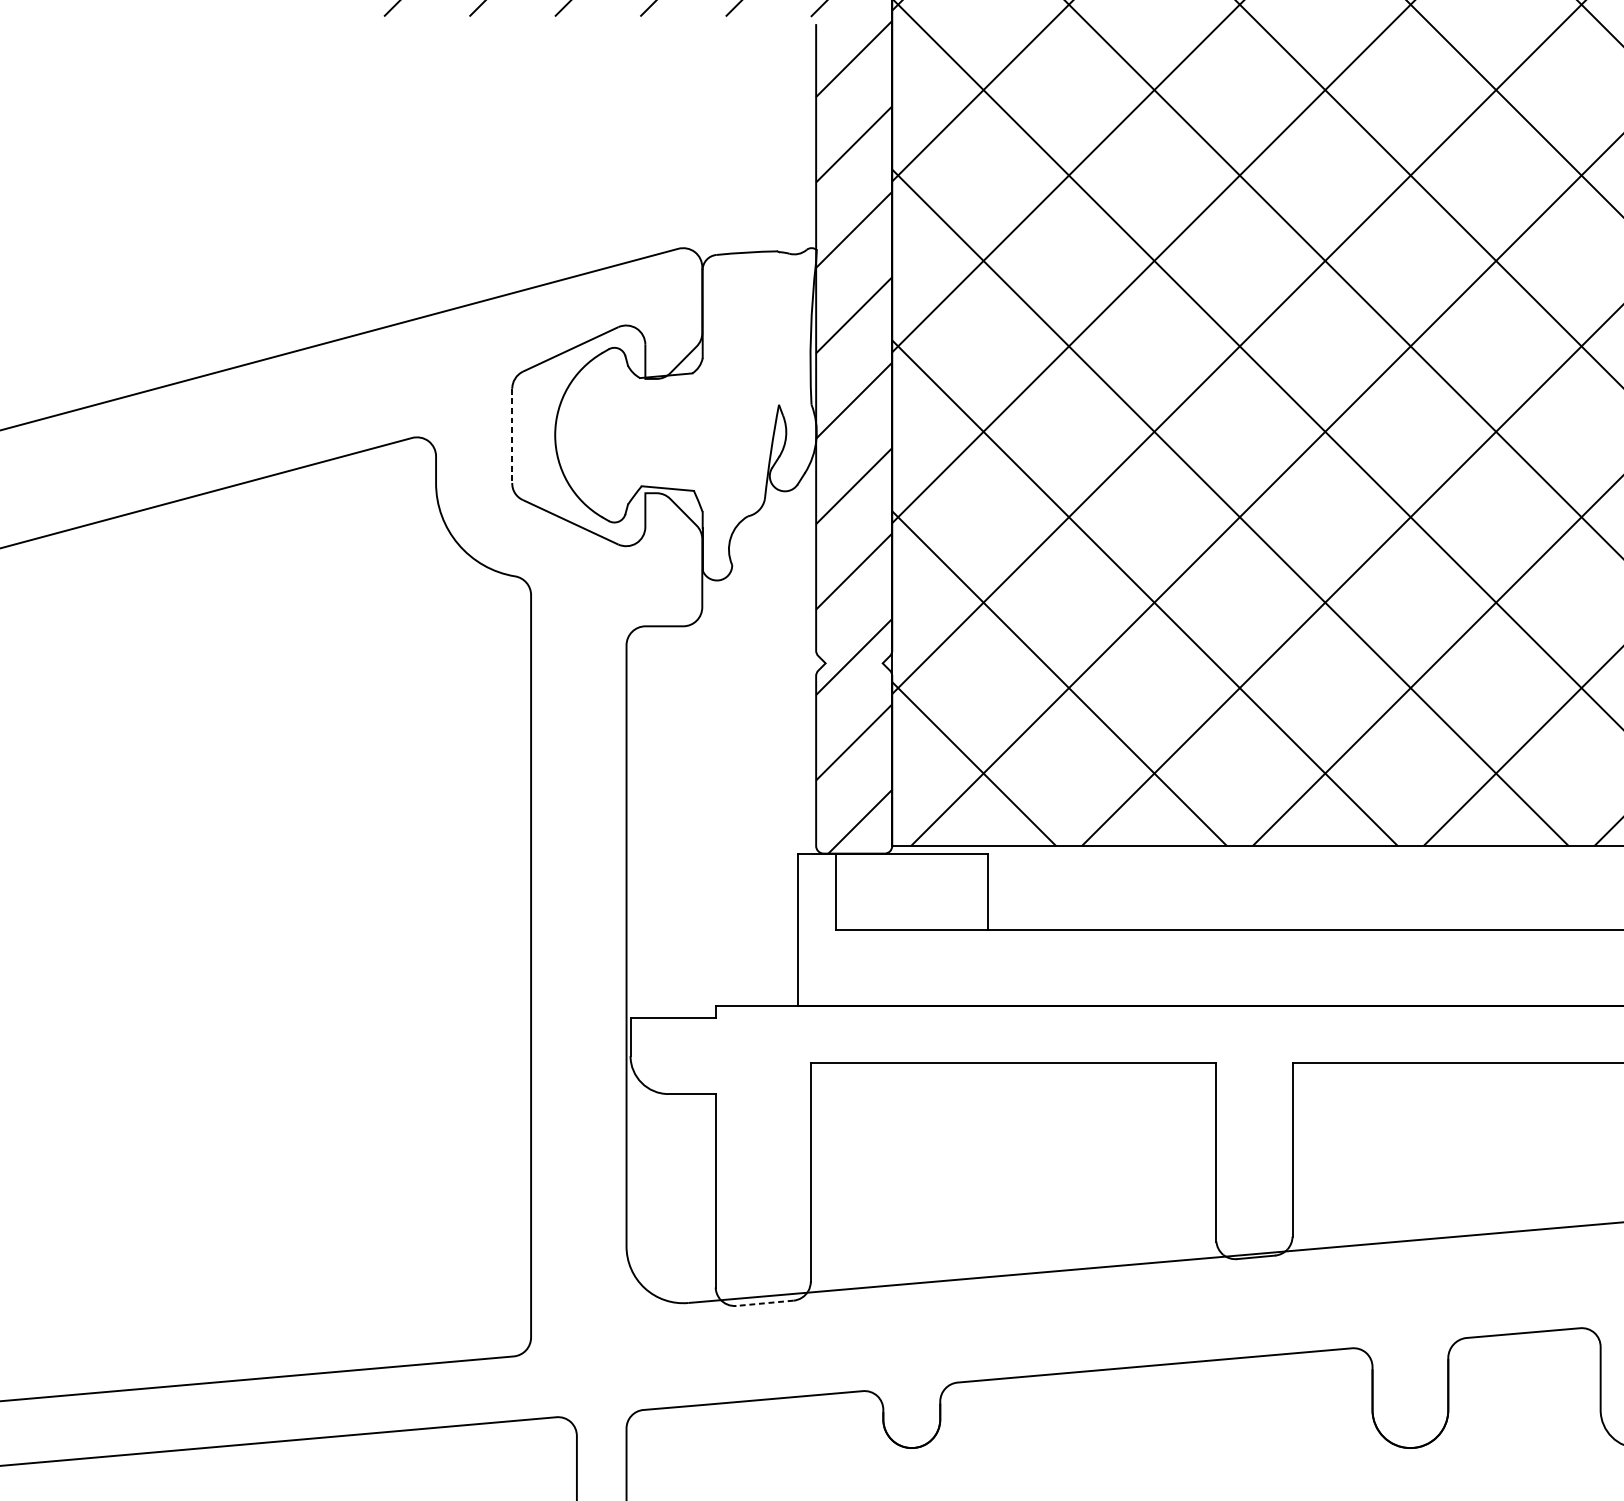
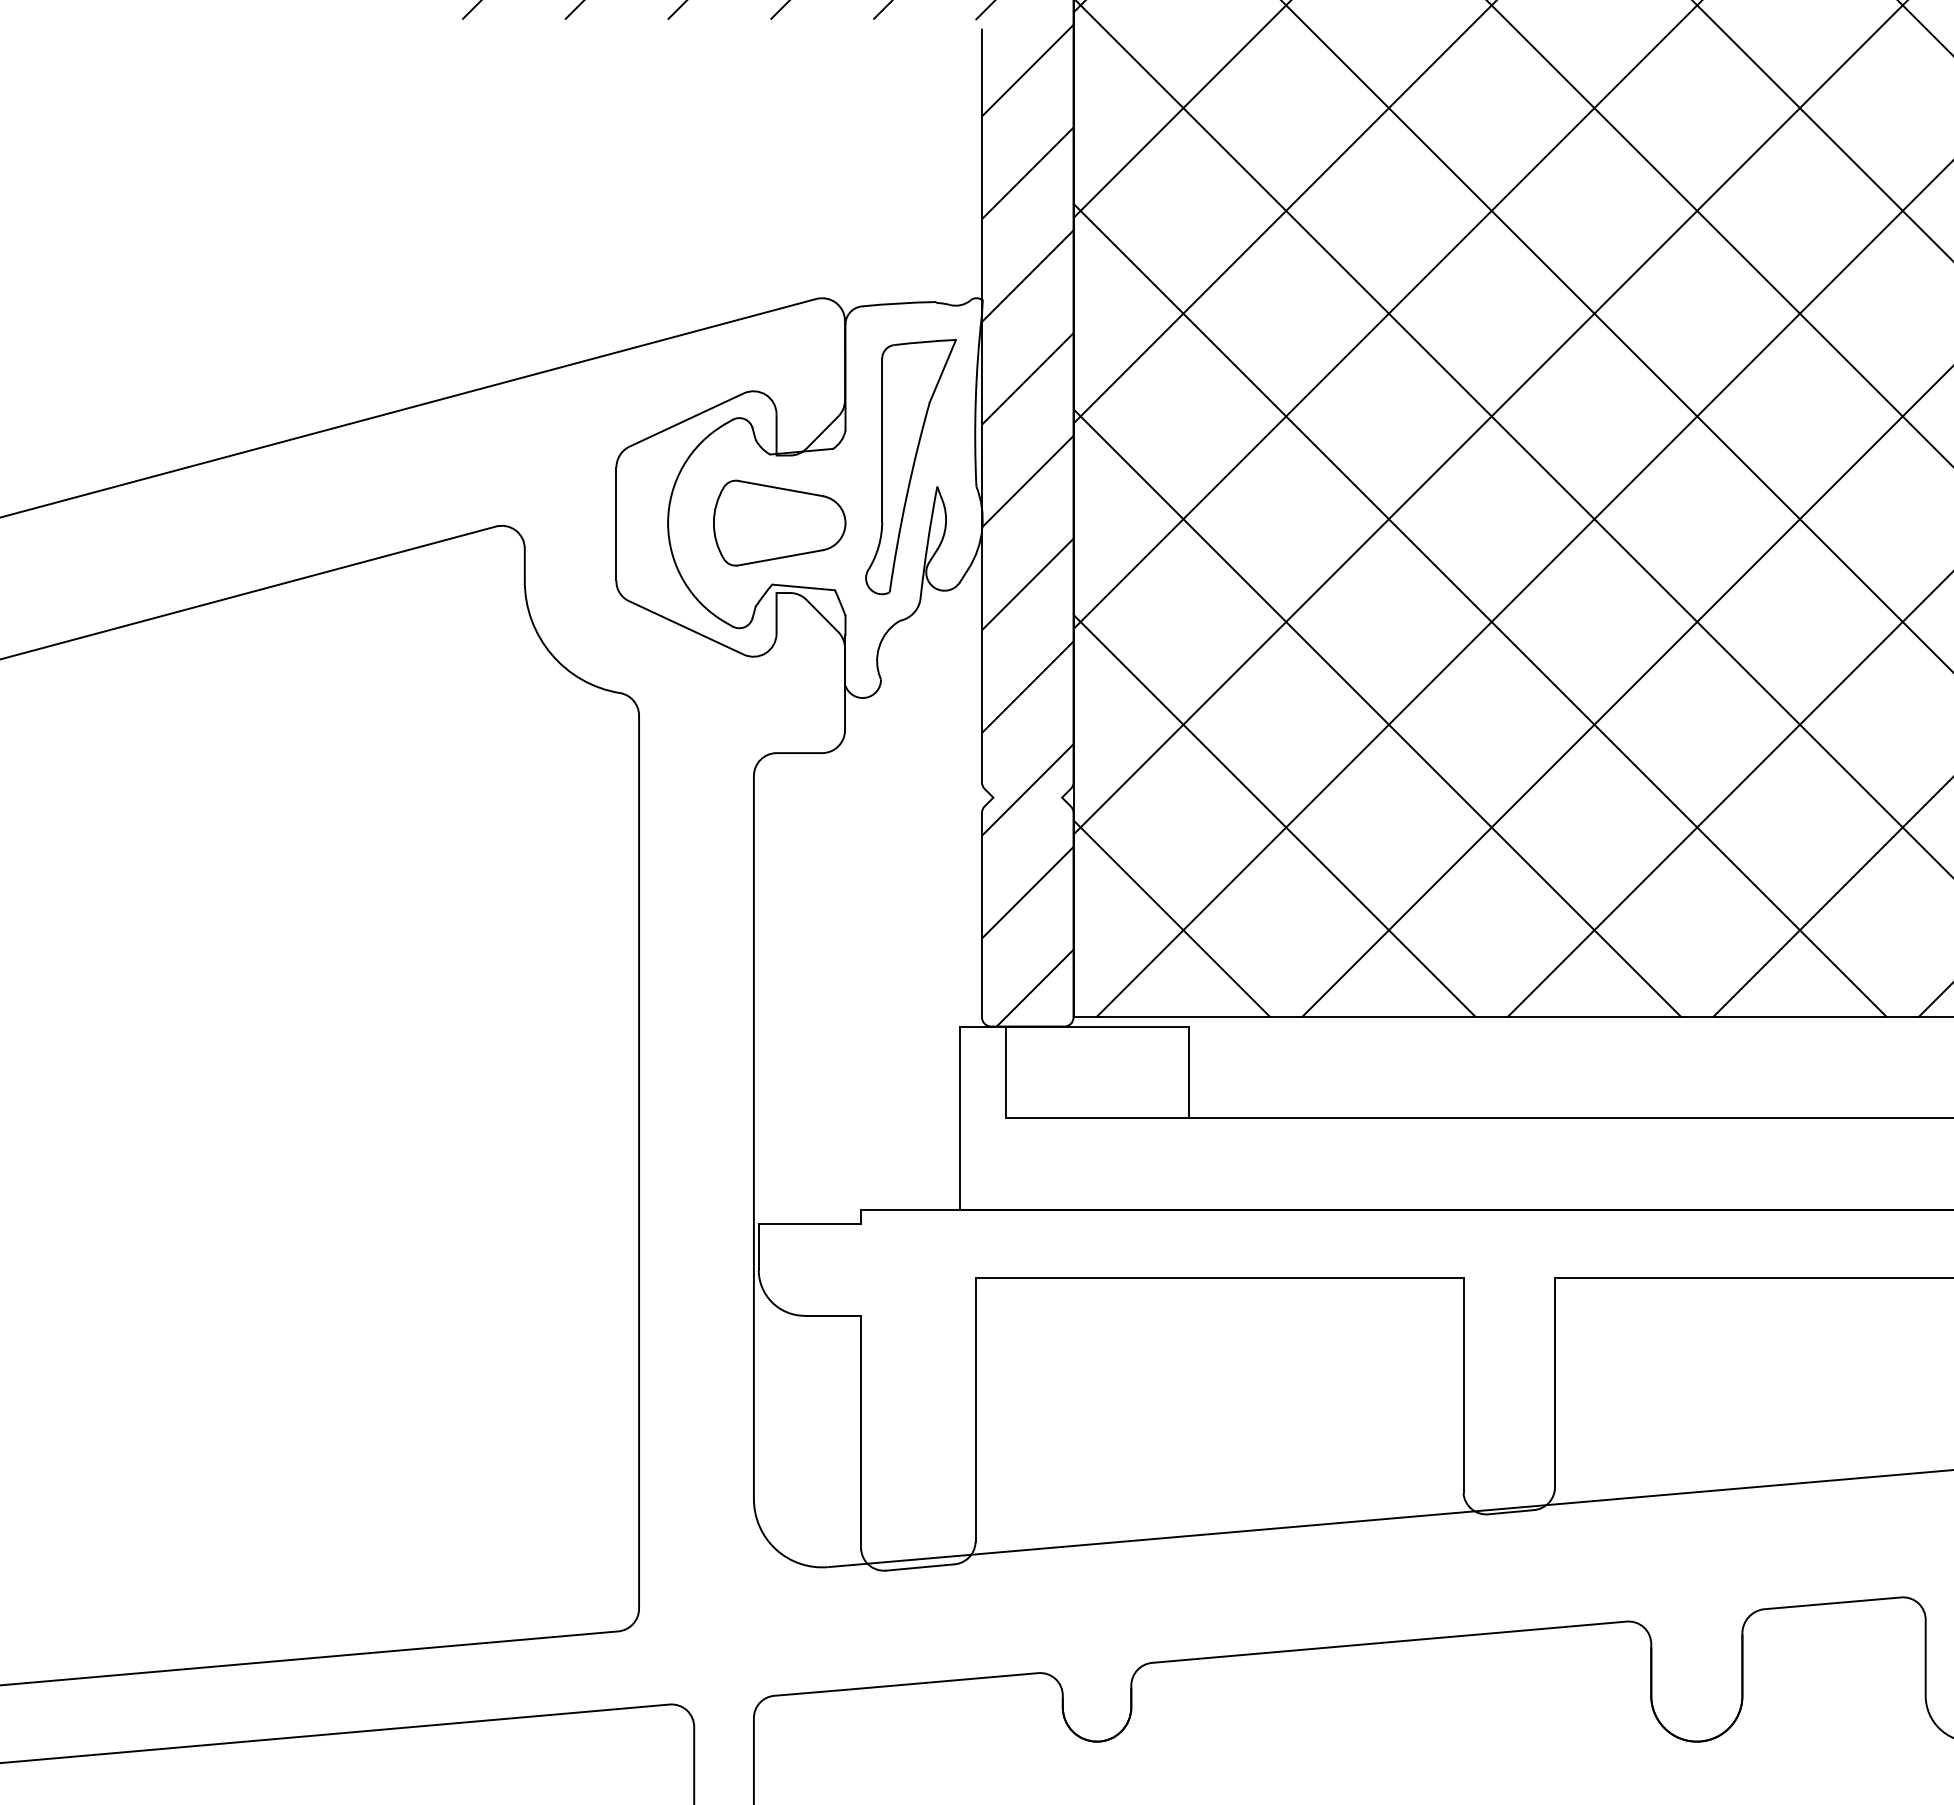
part: (756, 388) -> (910, 467), added
part: (647, 434) -> (779, 522), added
line: (512, 436) -> (616, 524), dashed -> solid
line: (764, 1303) -> (919, 1567), dashed -> solid

